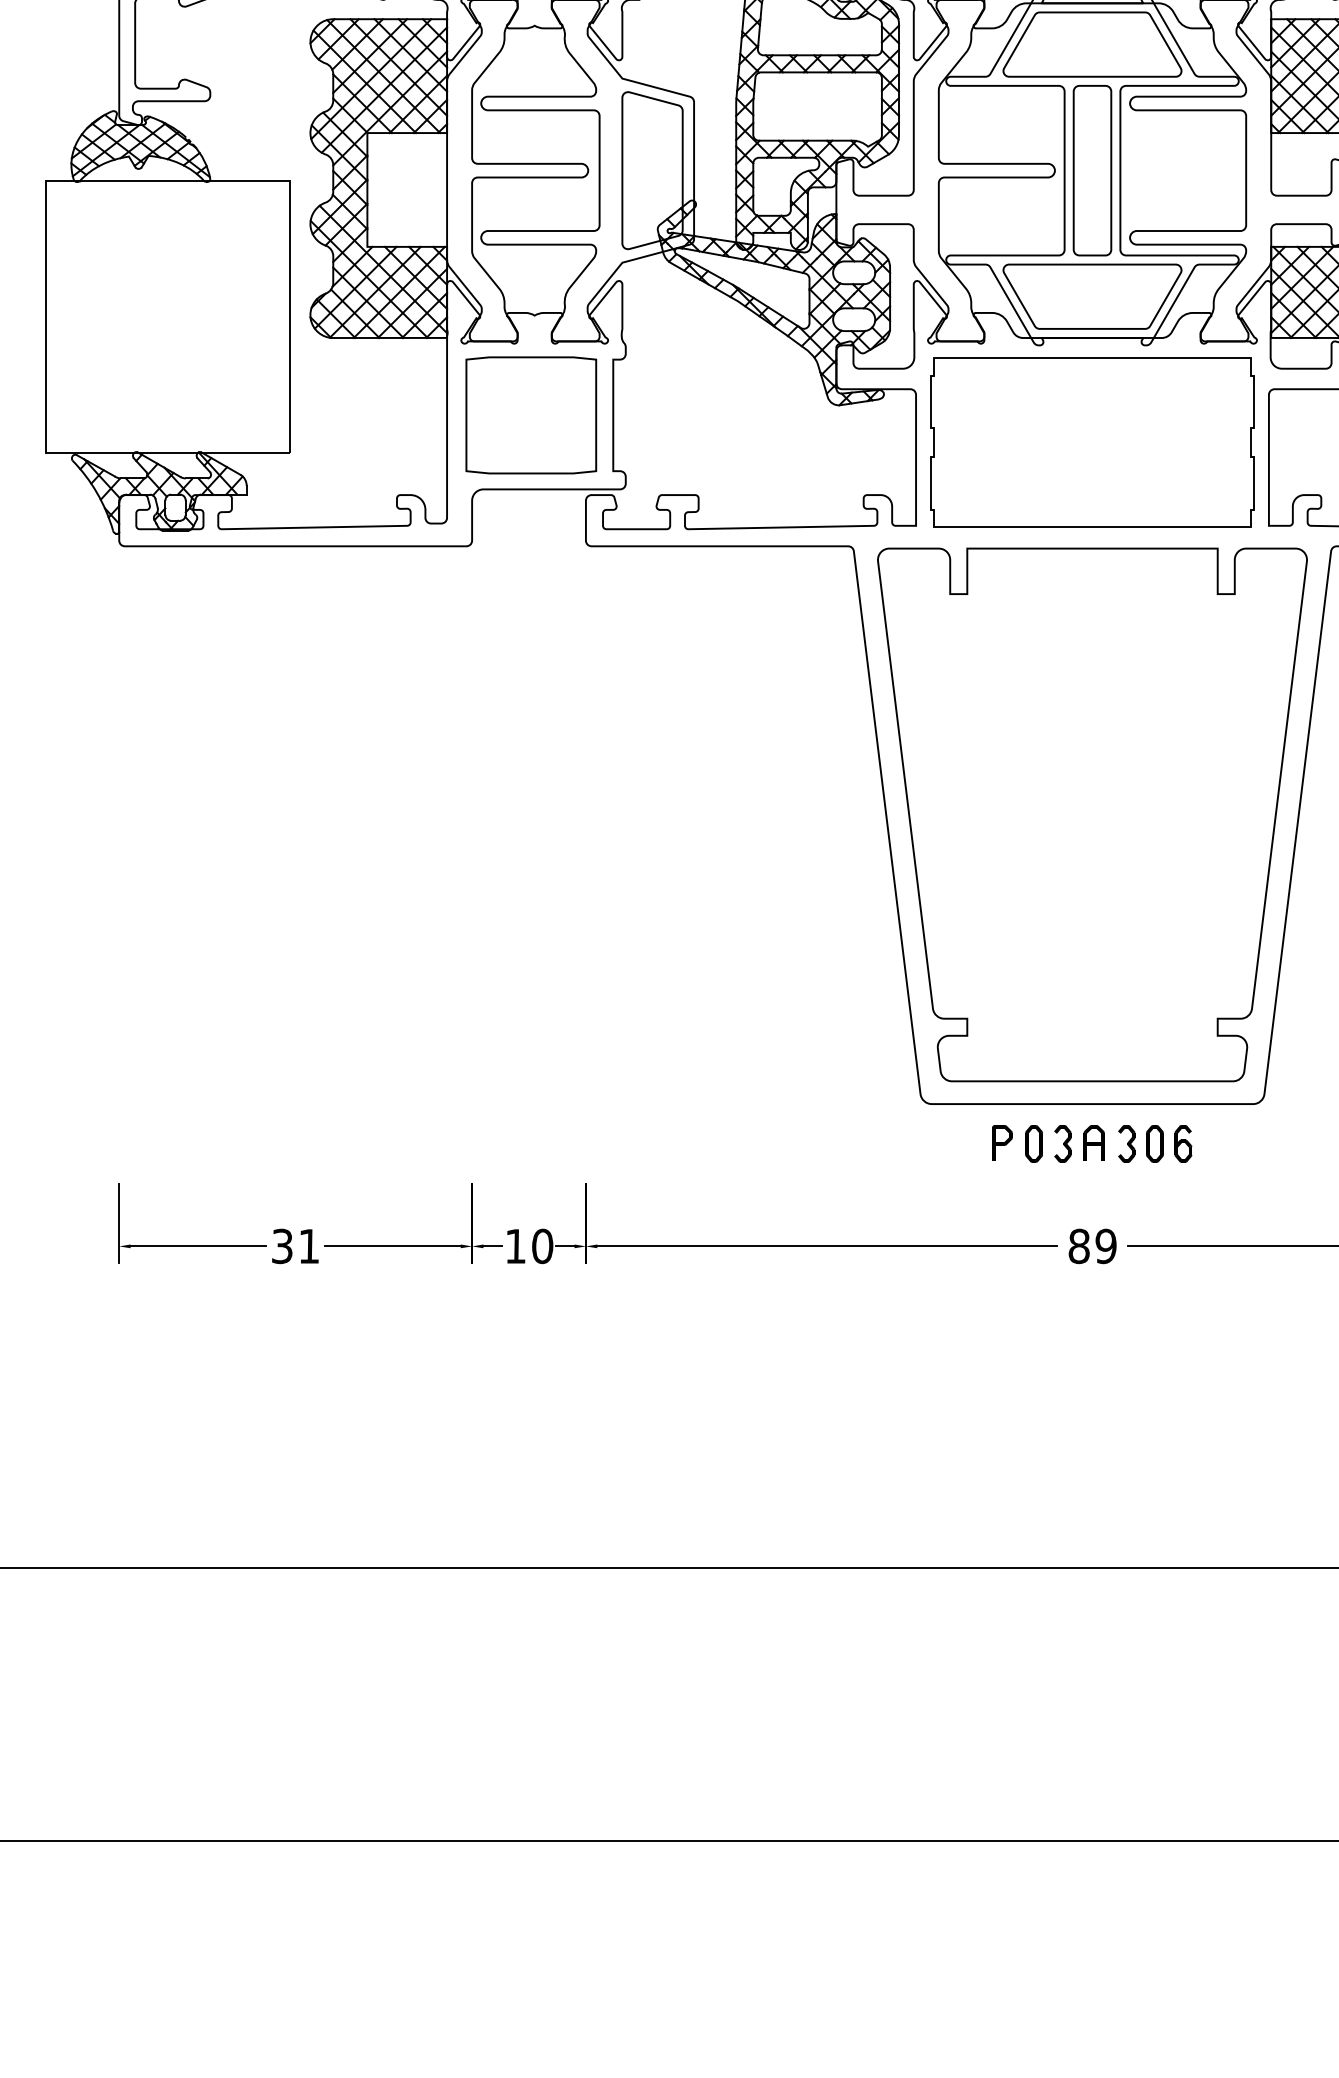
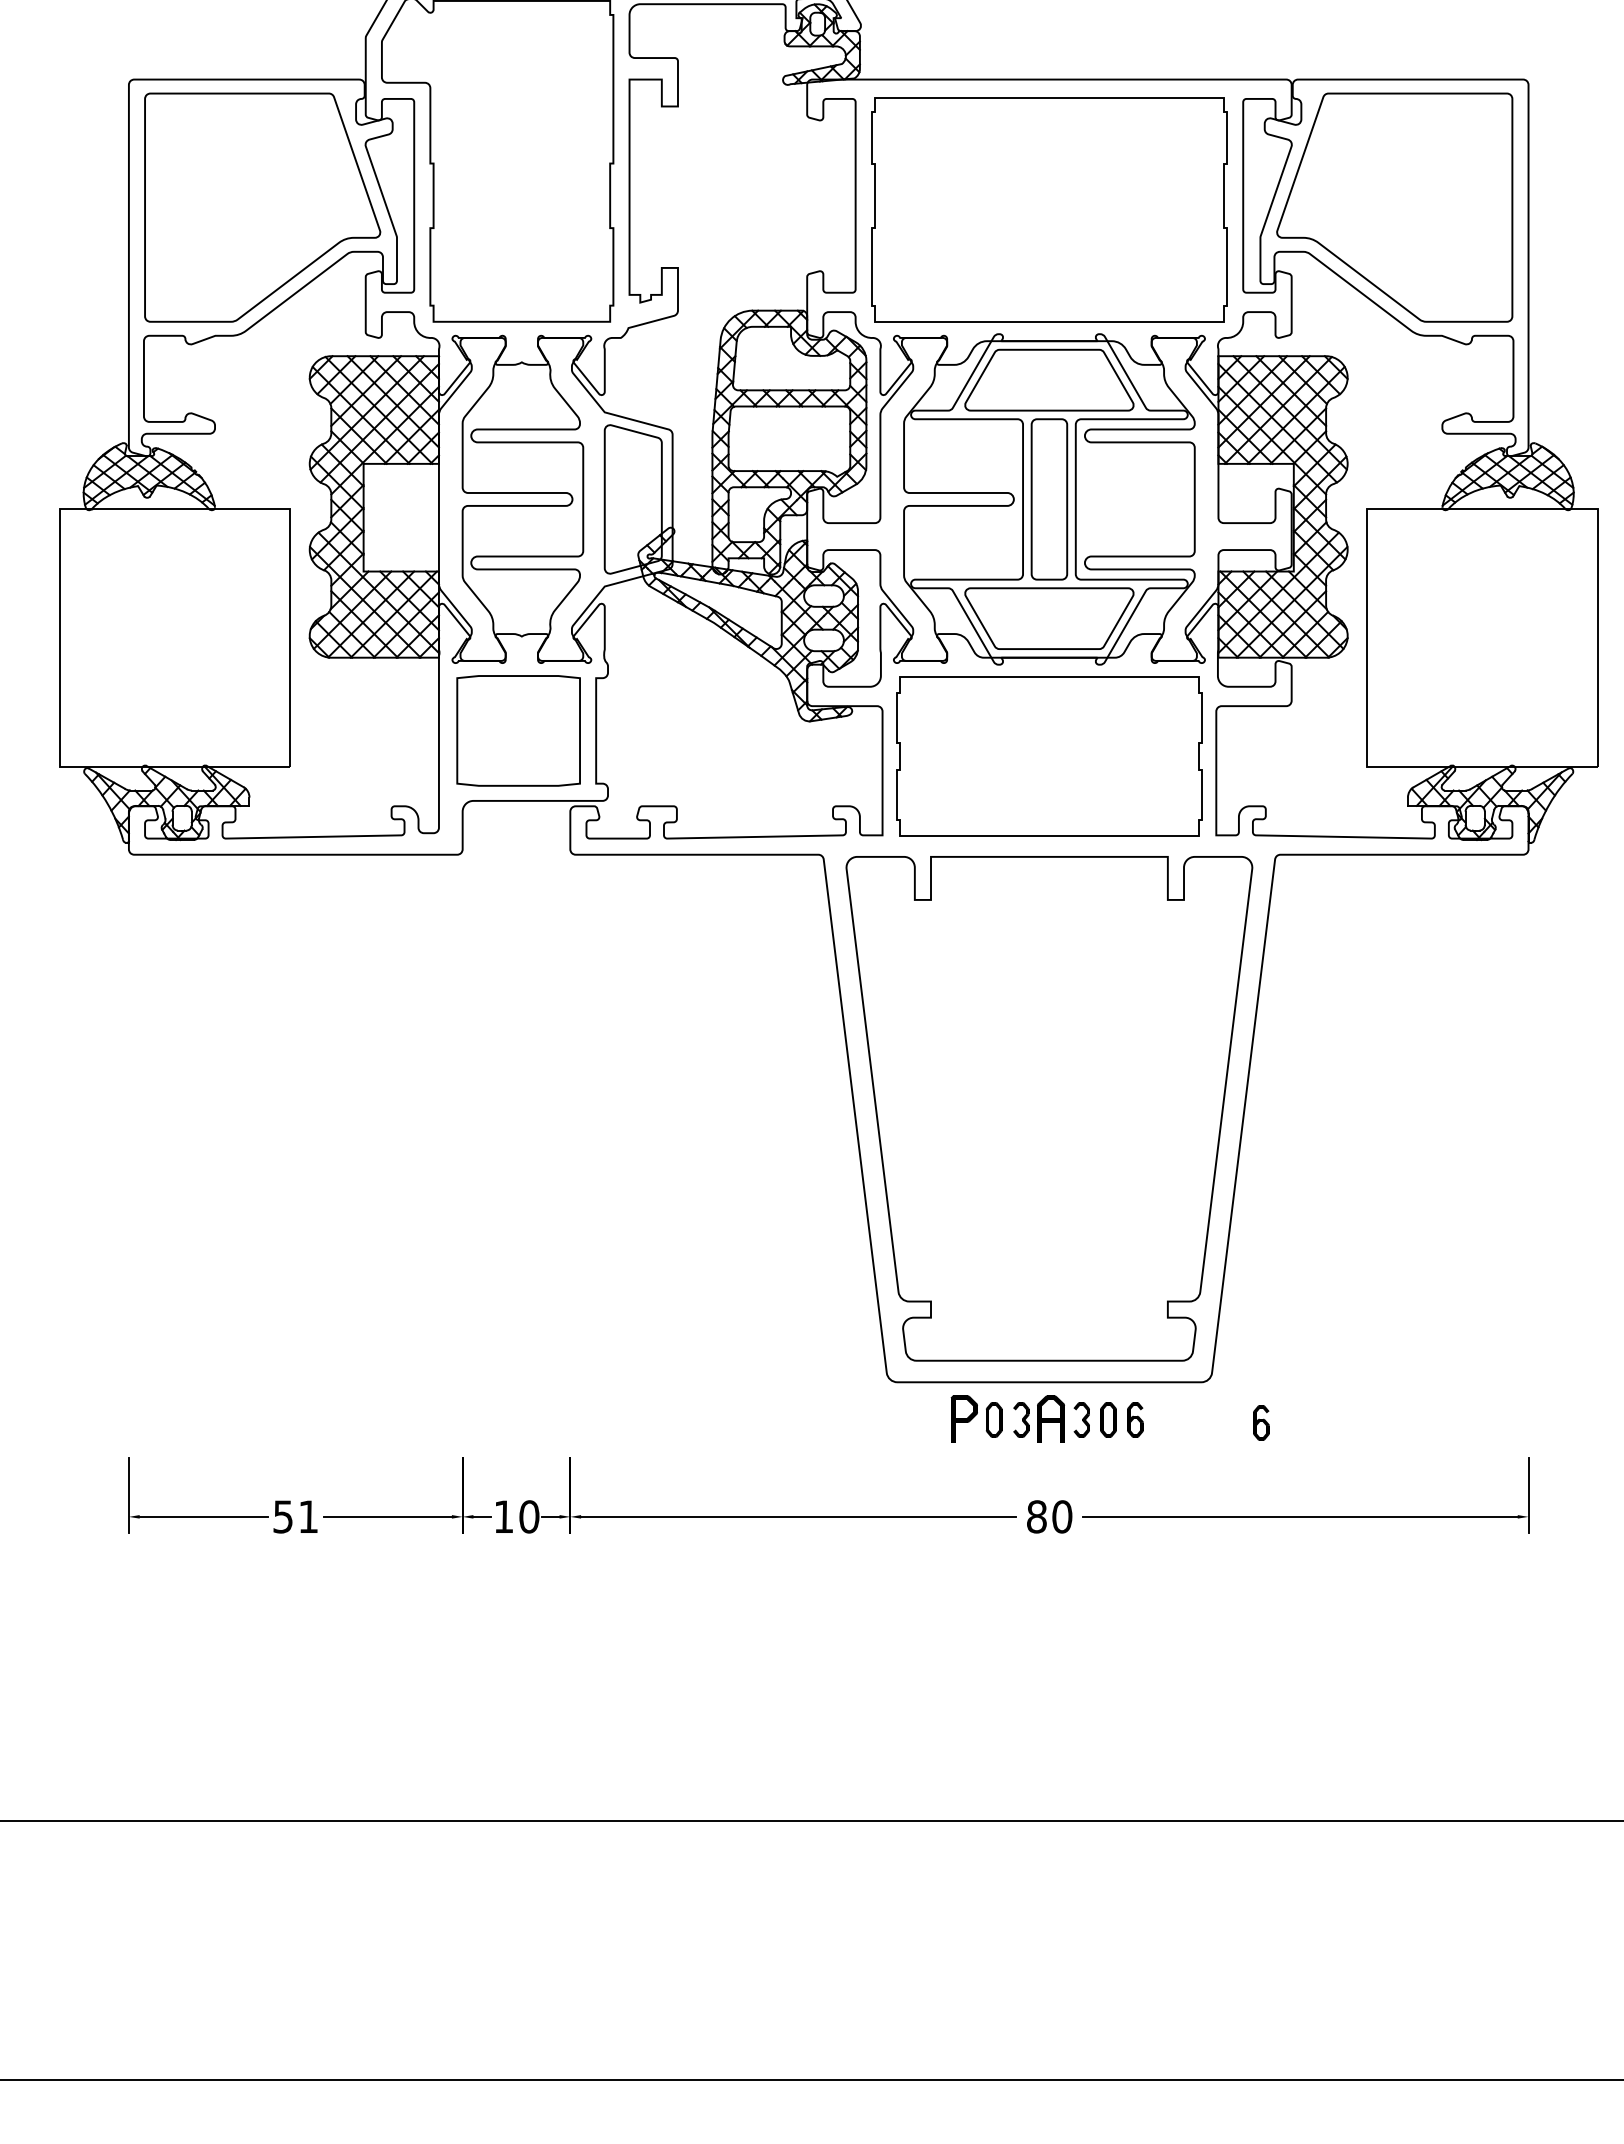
part: (1001, 1142) -> (963, 1418), size x1.4
part: (1093, 1142) -> (1050, 1418), size x1.4
part: (1316, 1146) -> (1261, 1422), added
text: (282, 1245) -> (283, 1516), 31 -> 51
text: (1106, 1245) -> (1062, 1516), 89 -> 80

